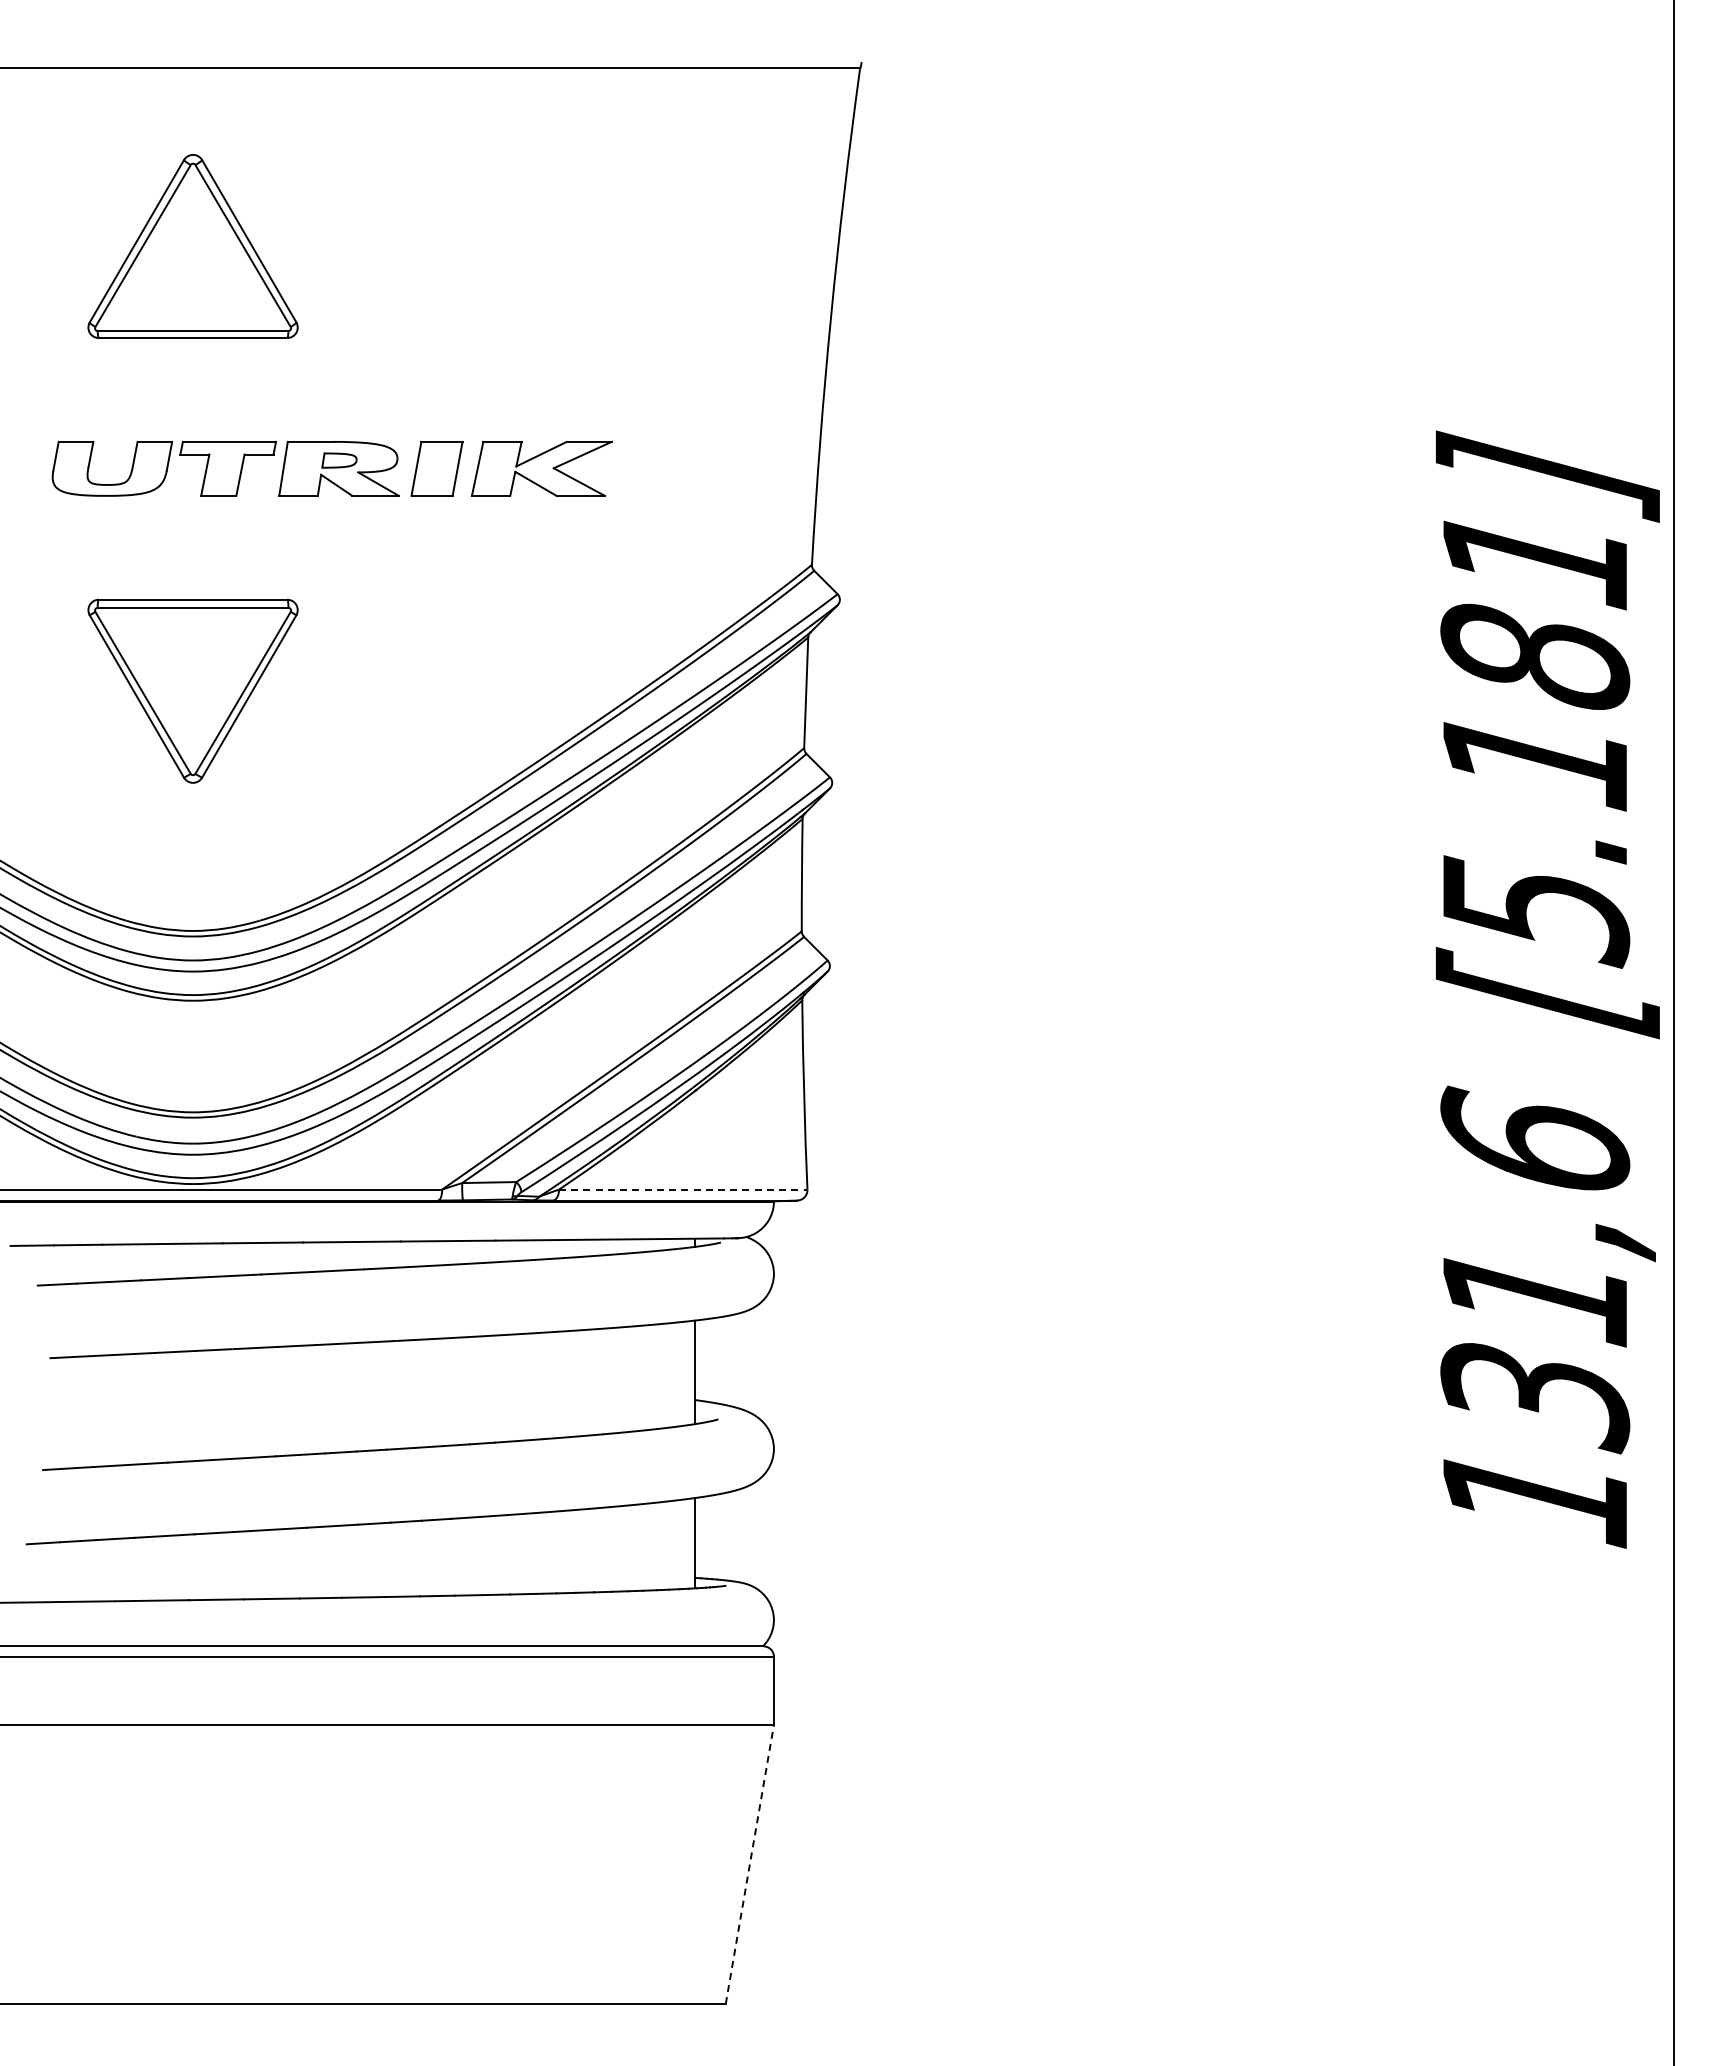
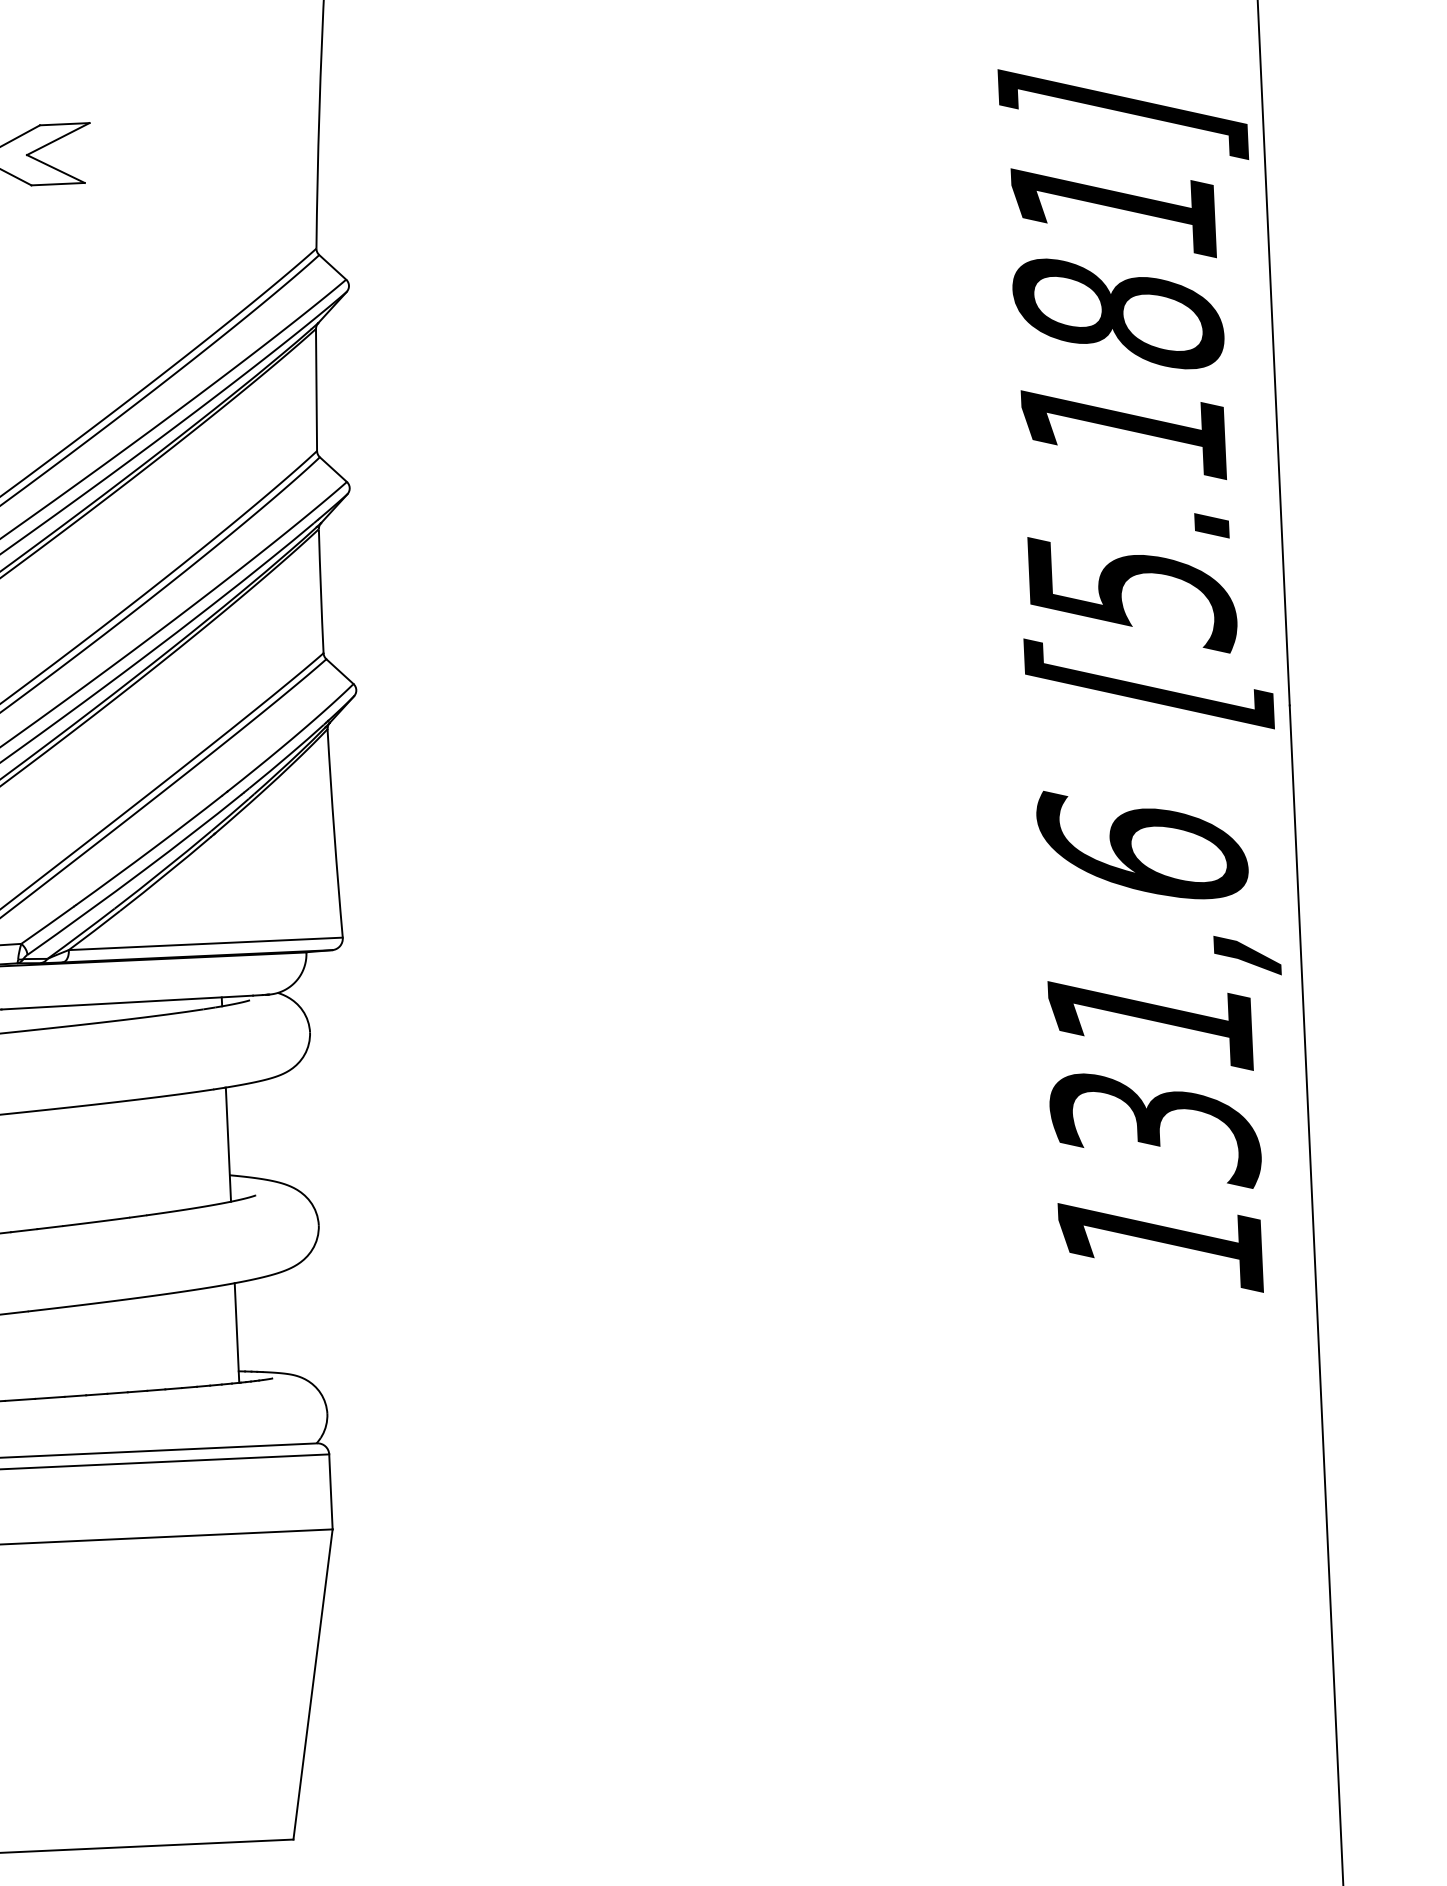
line: (683, 1189) -> (206, 943), dashed -> solid
line: (749, 1864) -> (312, 1684), dashed -> solid

